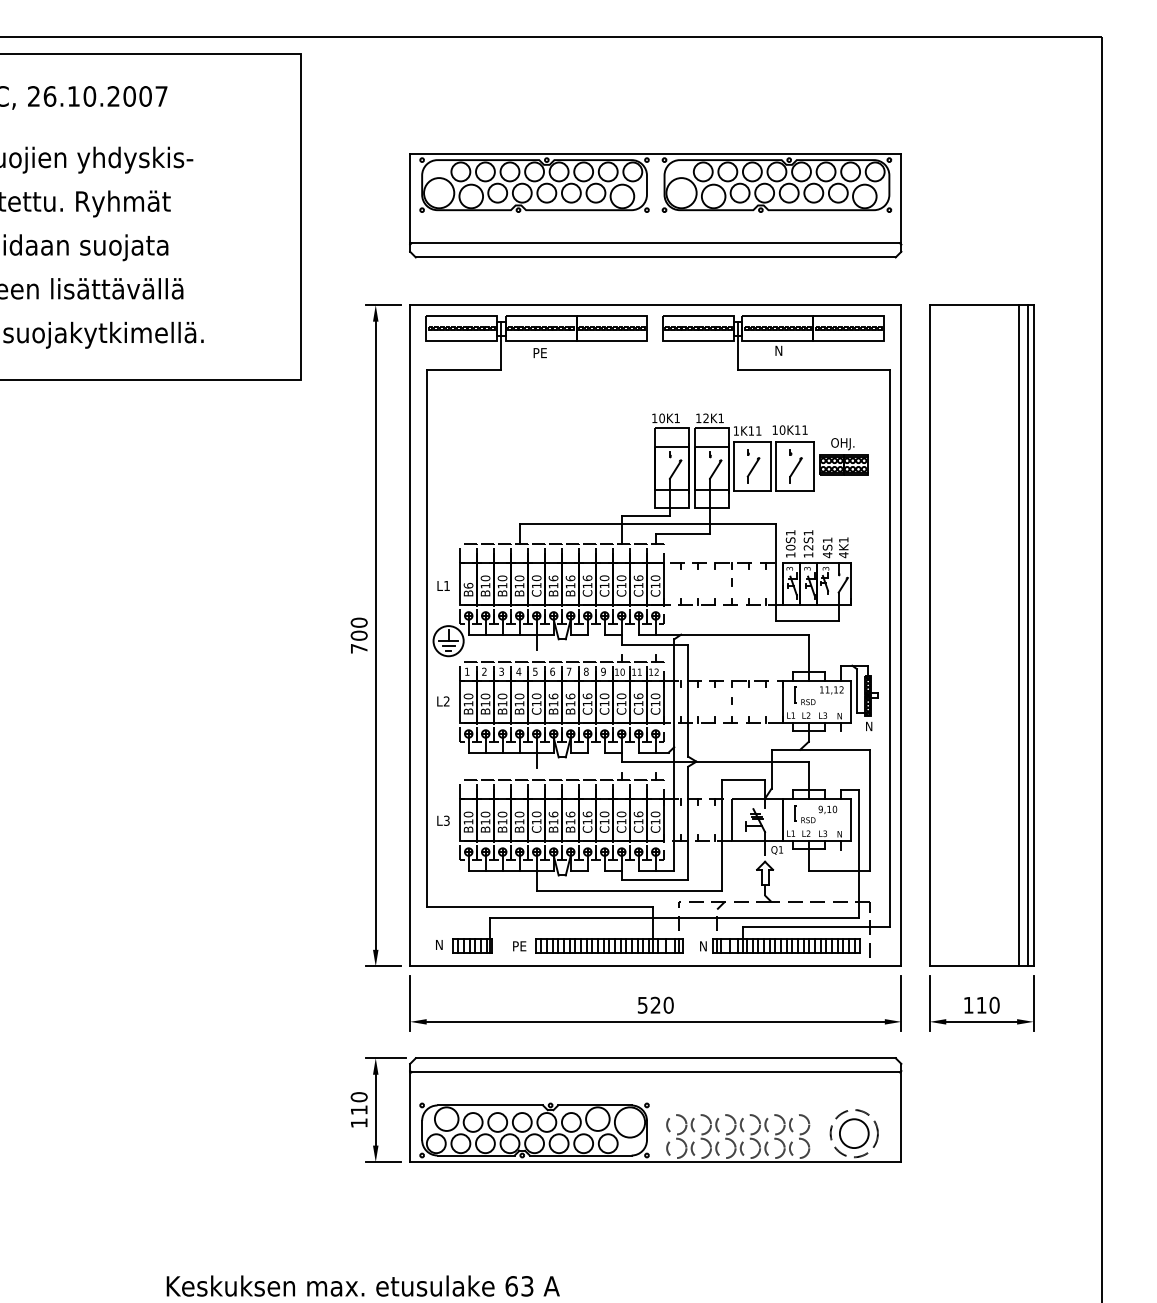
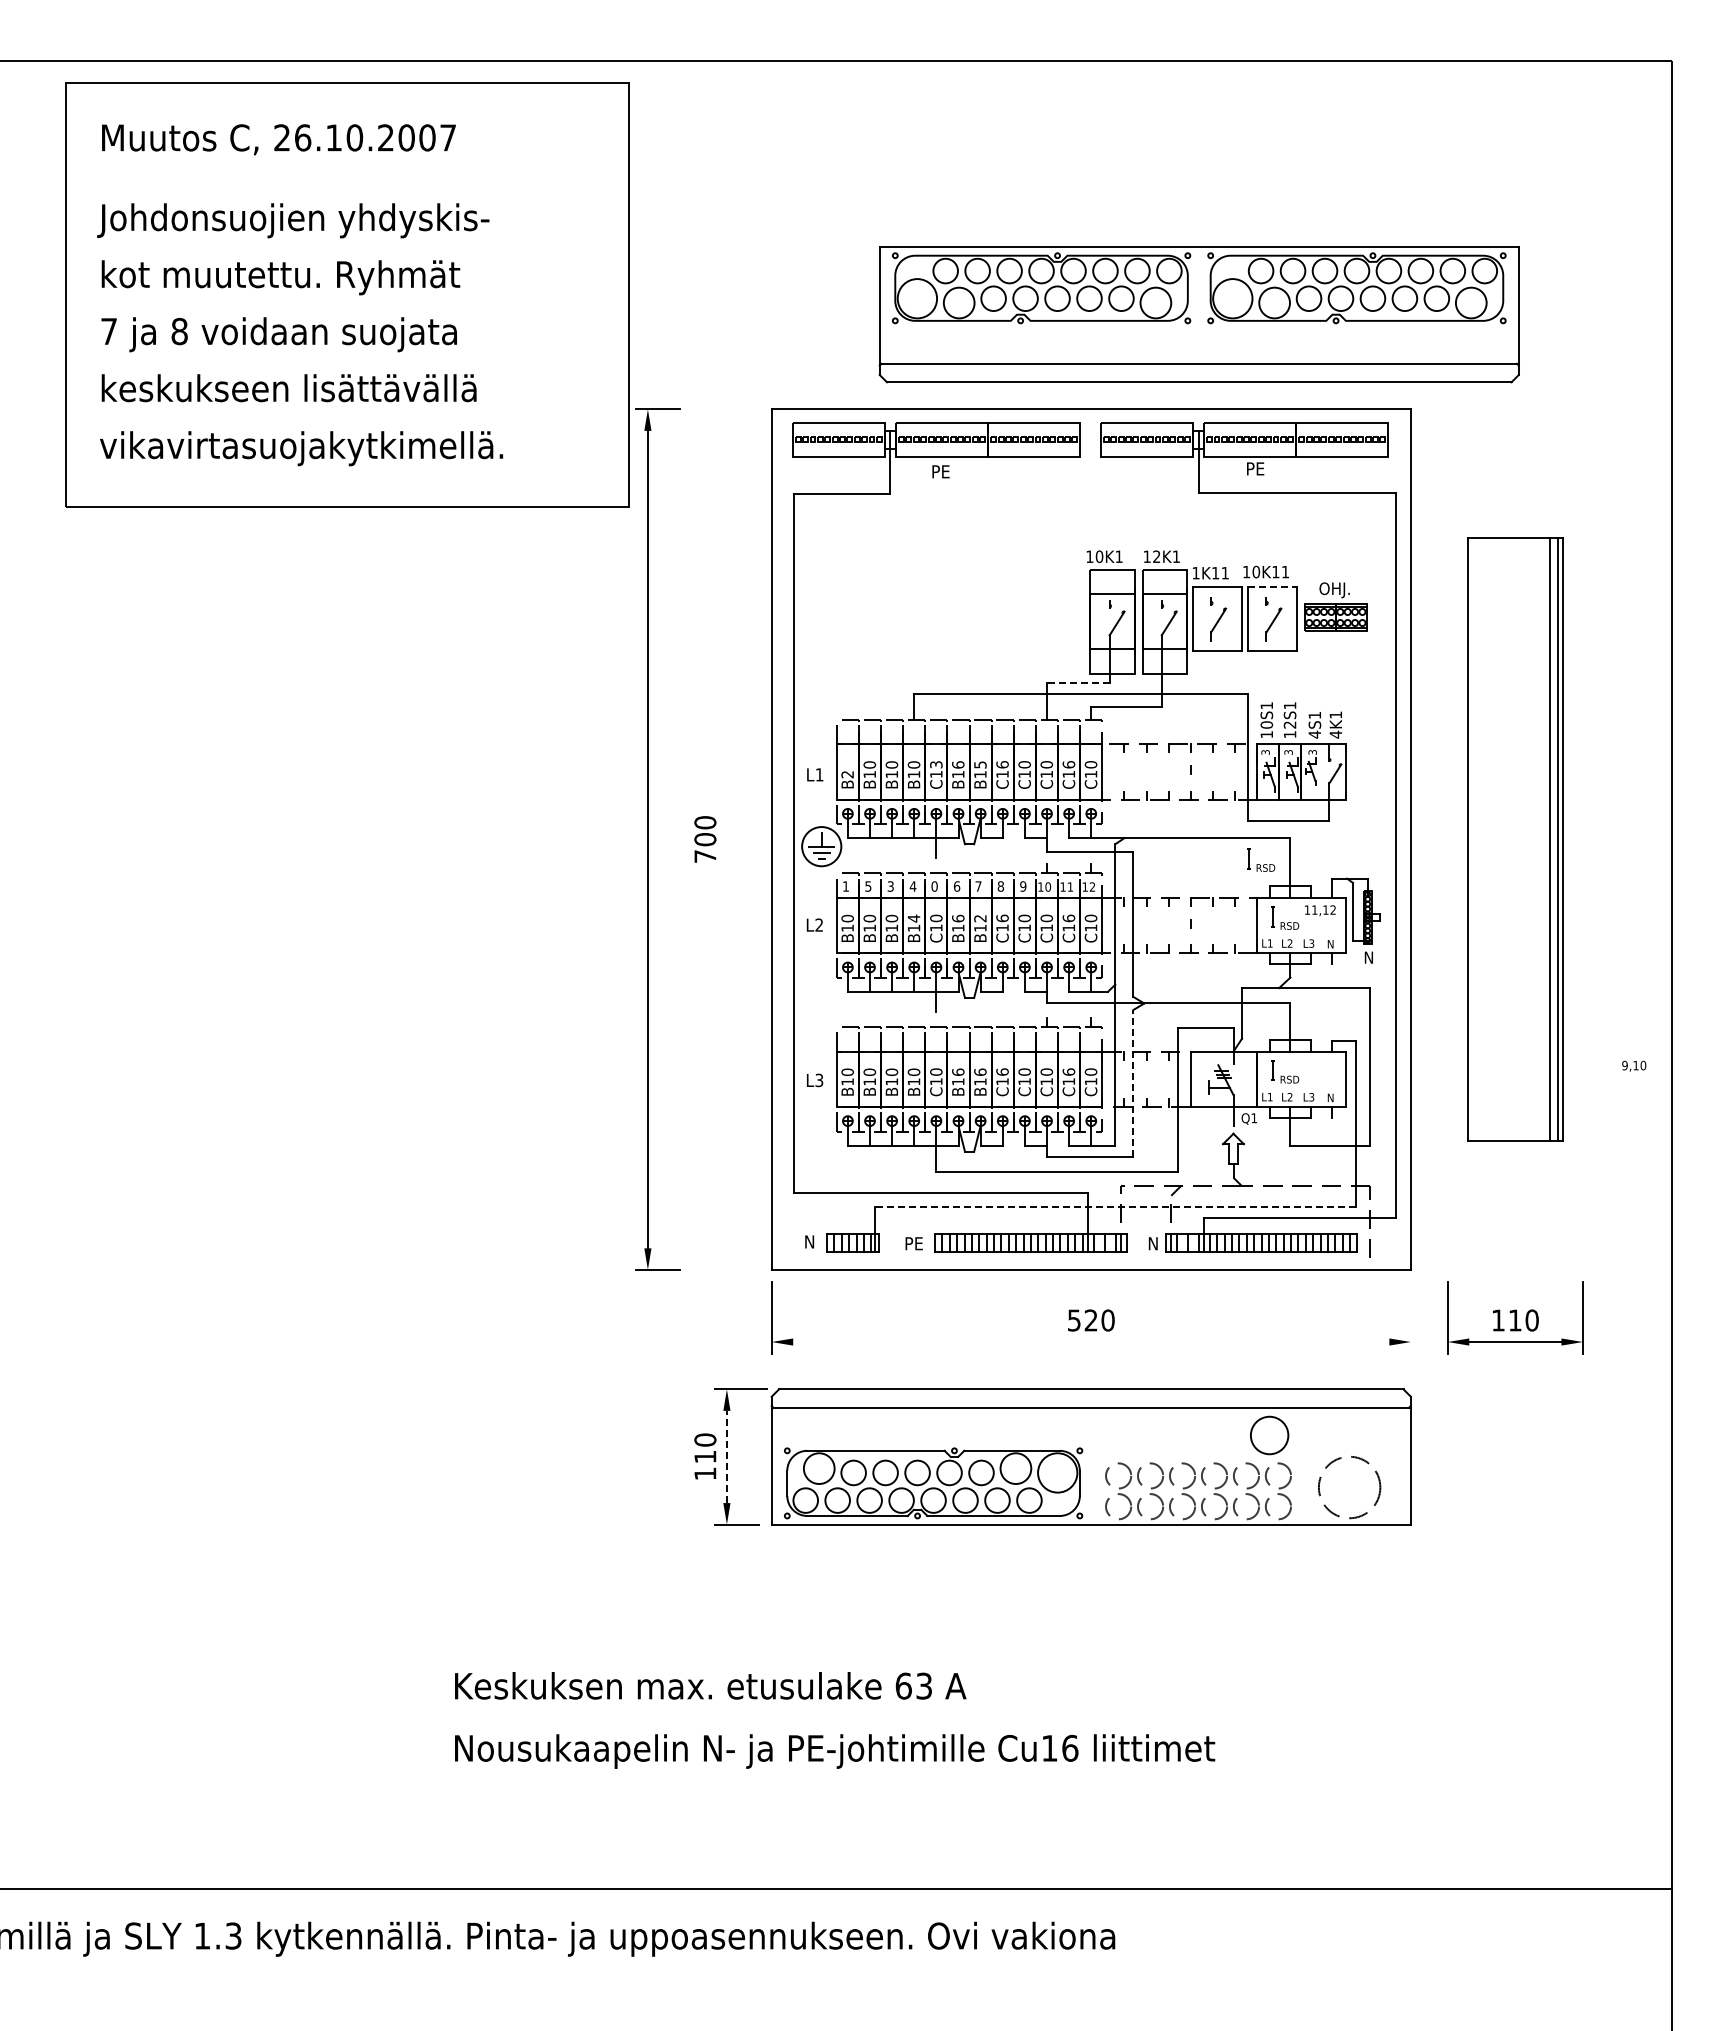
part: (655, 205) -> (1198, 314), moved
text: (782, 350) -> (1256, 468), N -> PE
line: (795, 441) -> (1272, 586), solid -> dashed
line: (645, 515) -> (1077, 683), solid -> dashed
text: (536, 578) -> (936, 764), C10 -> C13
text: (570, 578) -> (980, 764), B16 -> B15
text: (468, 585) -> (847, 774), B6 -> B2
part: (376, 635) -> (648, 839), moved
part: (981, 635) -> (1515, 839), size x0.7
part: (786, 651) -> (1261, 859), added
text: (484, 671) -> (868, 886), 2 -> 5
text: (535, 671) -> (934, 886), 5 -> 0
text: (519, 696) -> (913, 918), B10 -> B14
text: (570, 696) -> (980, 918), B16 -> B12
text: (828, 809) -> (1634, 1065), moved
line: (688, 823) -> (1133, 1083), solid -> dashed
line: (673, 917) -> (1114, 1206), solid -> dashed
line: (901, 1003) -> (1410, 1318), removed
line: (655, 1022) -> (1091, 1342), removed
line: (375, 1109) -> (726, 1456), solid -> dashed
circle: (854, 1133) -> (1269, 1435), moved

